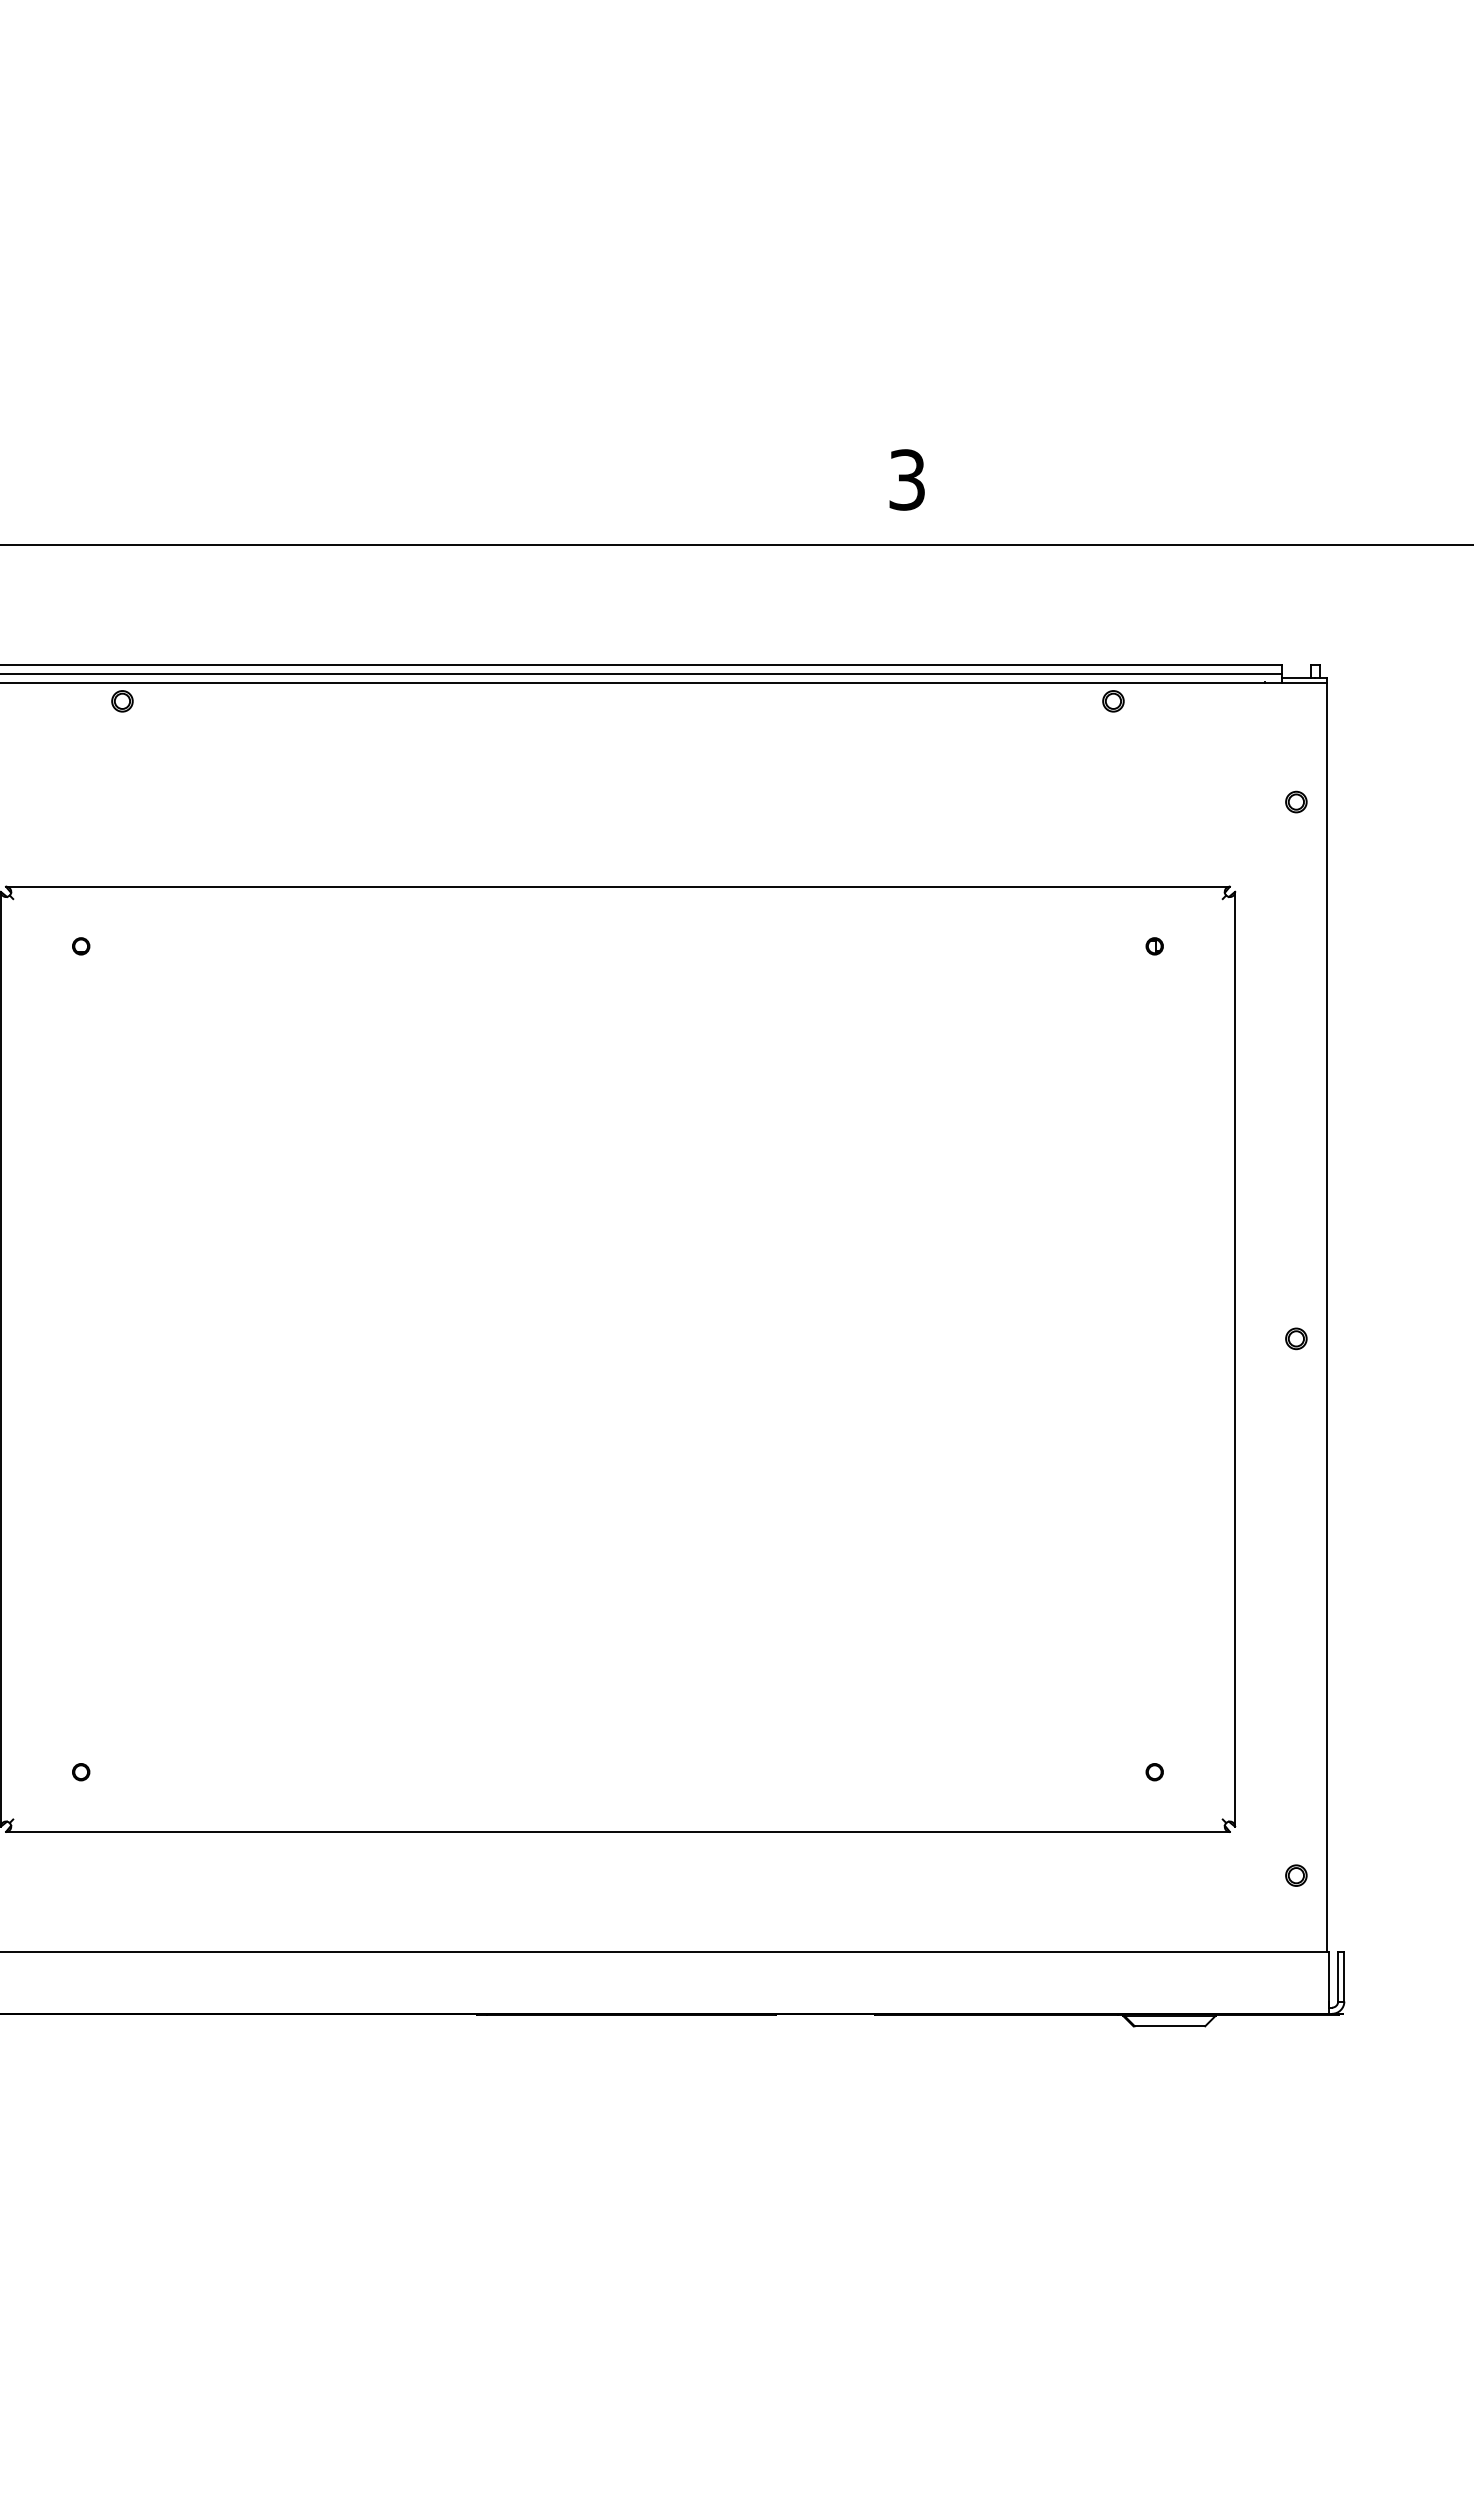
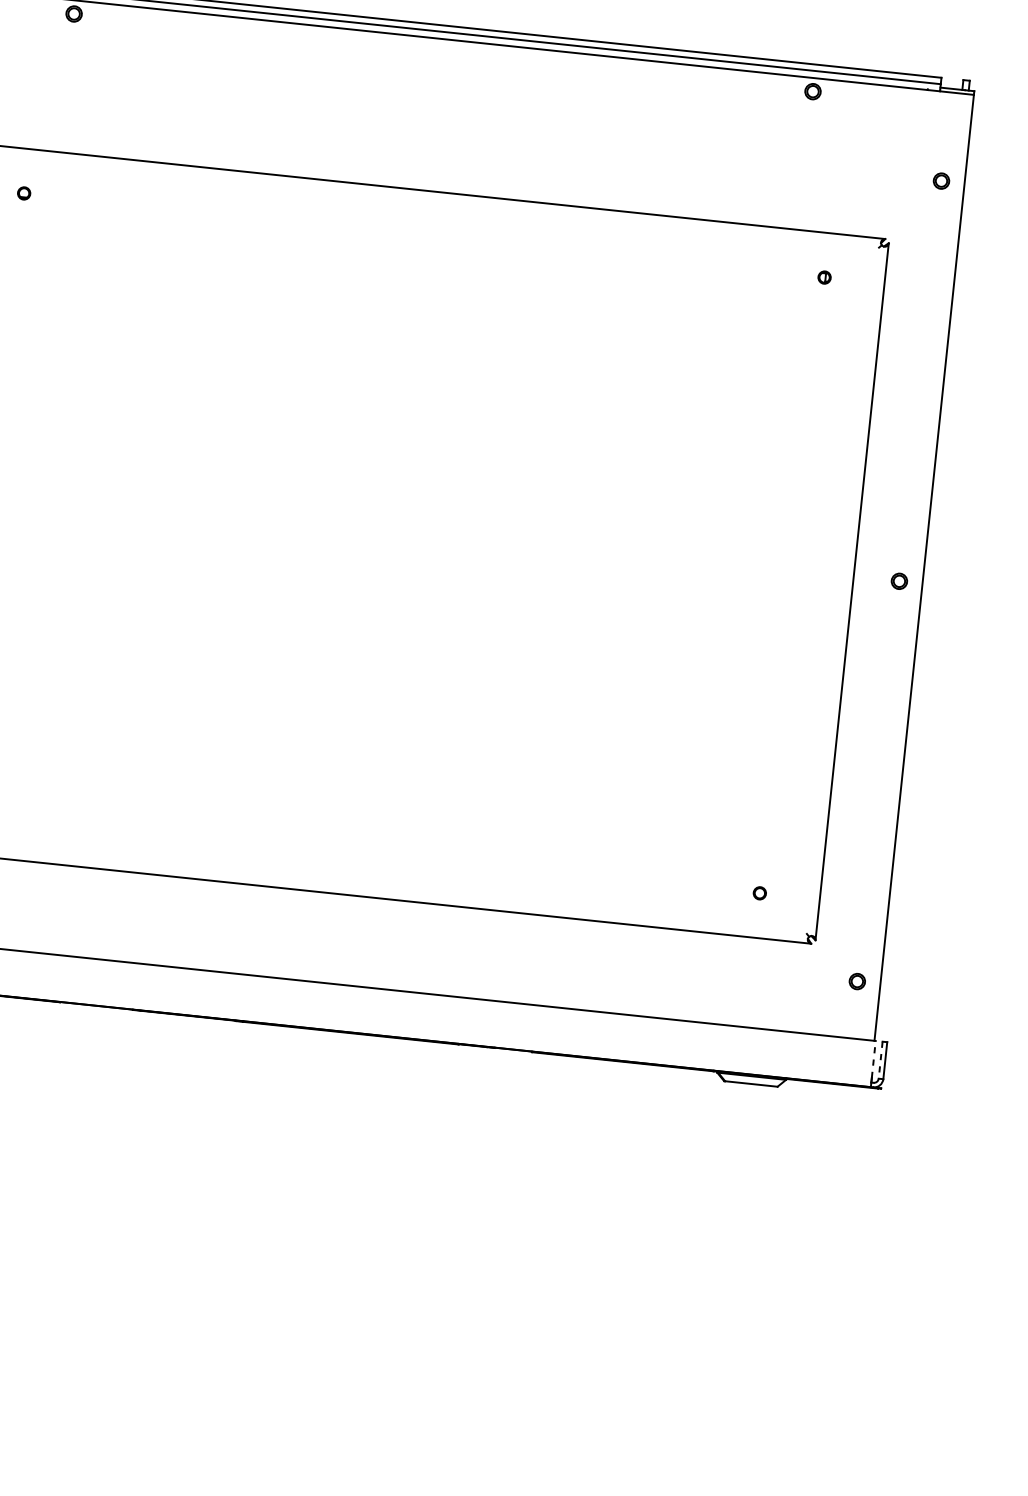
line: (1329, 1976) -> (874, 1059), solid -> dashed
line: (1338, 1976) -> (880, 1060), solid -> dashed

